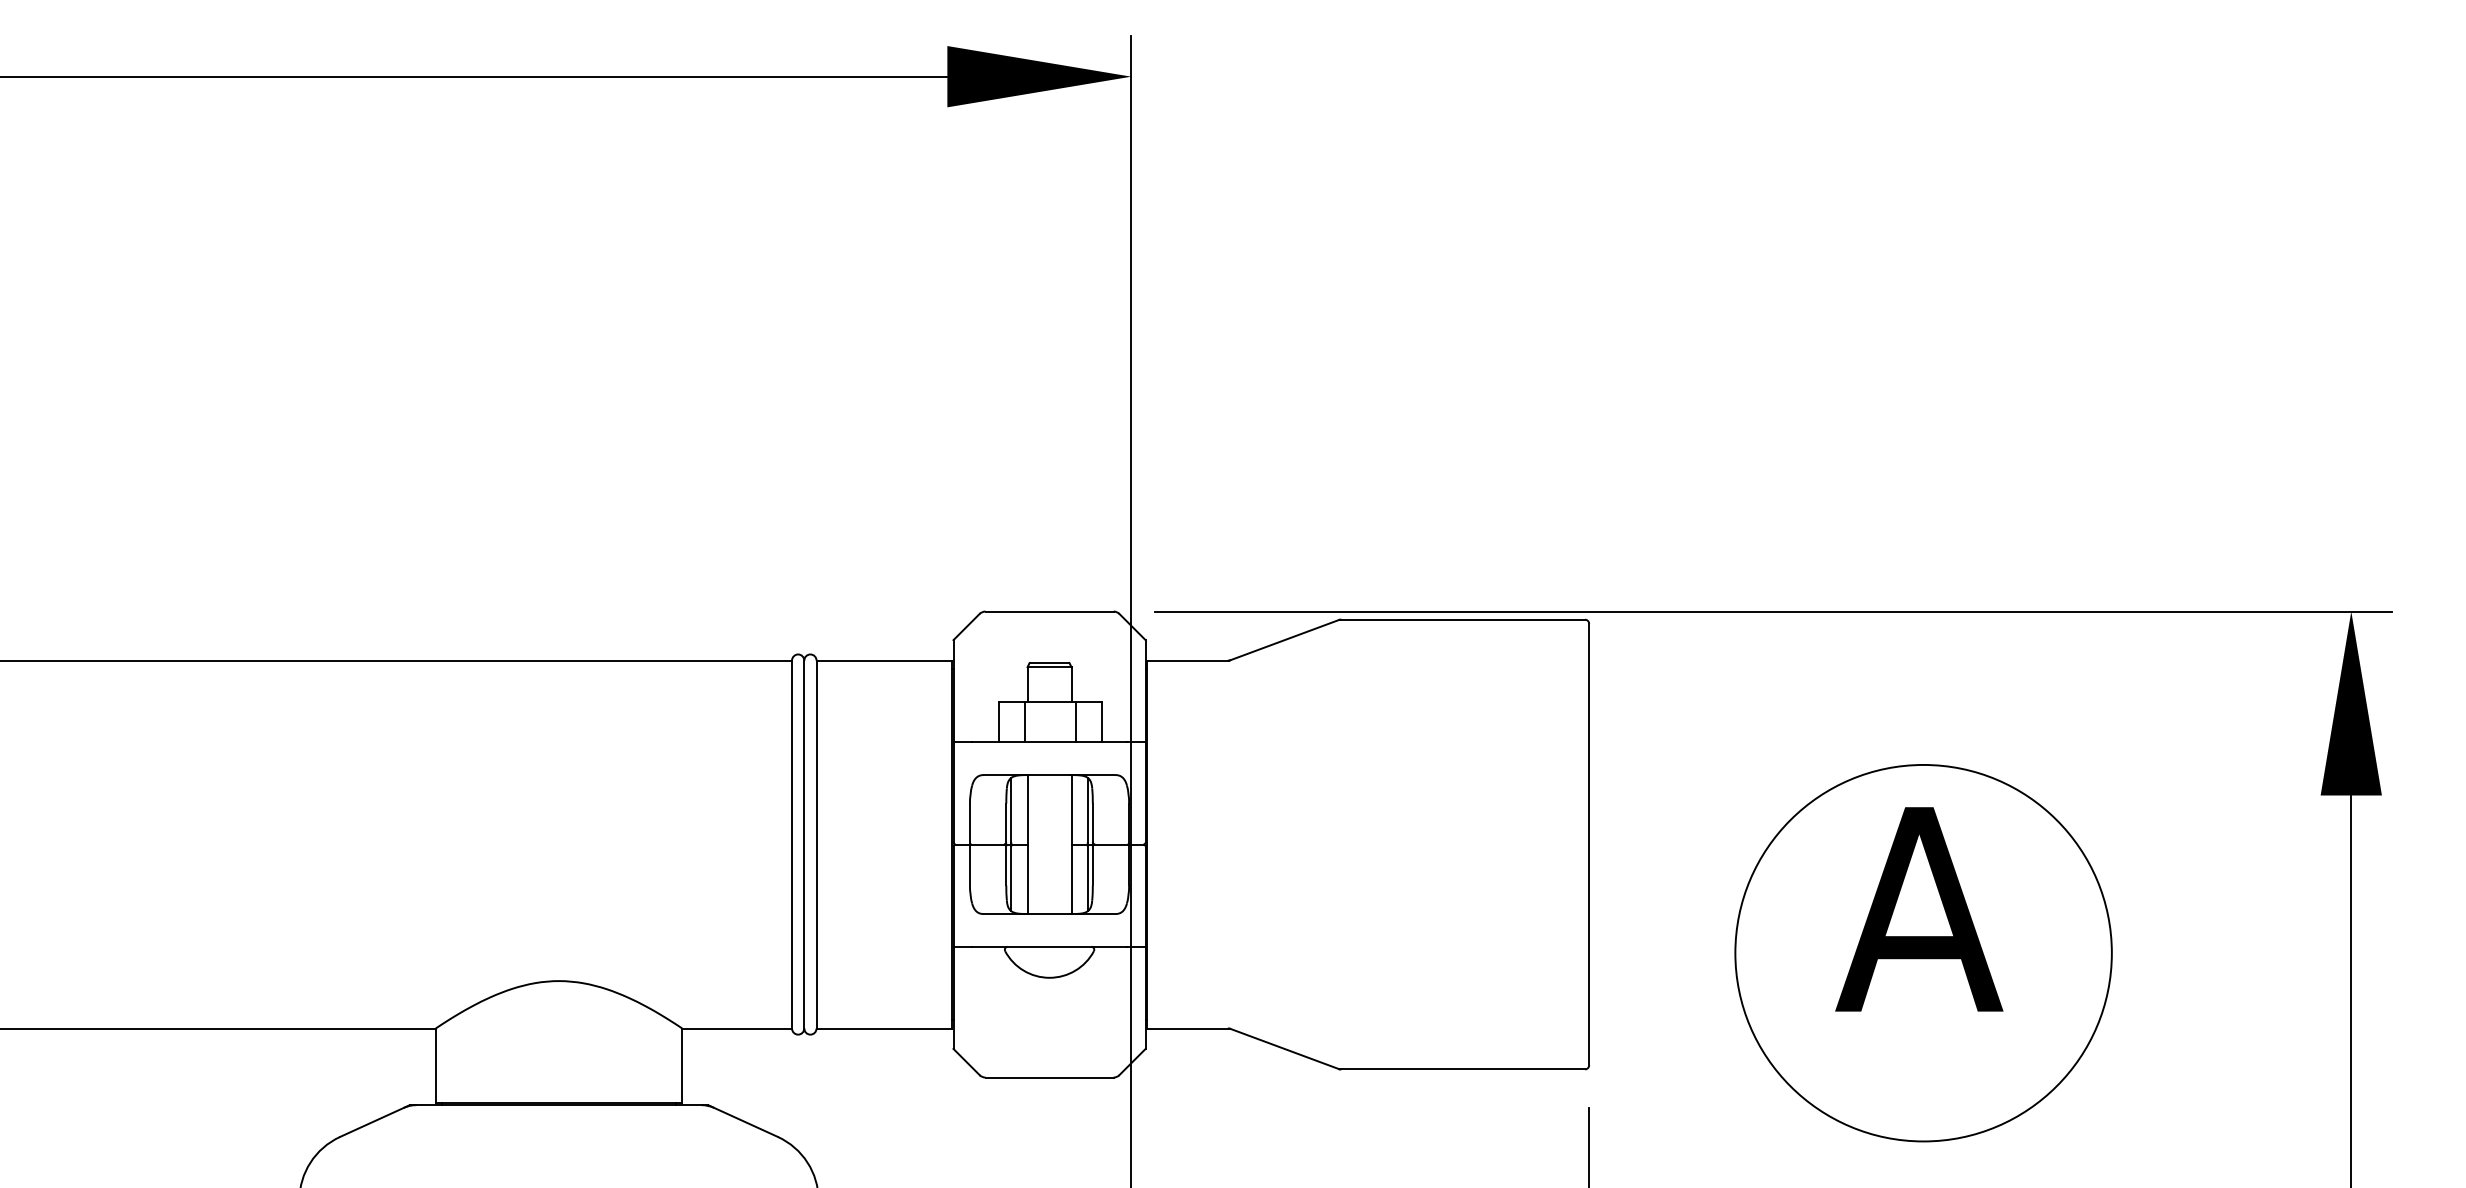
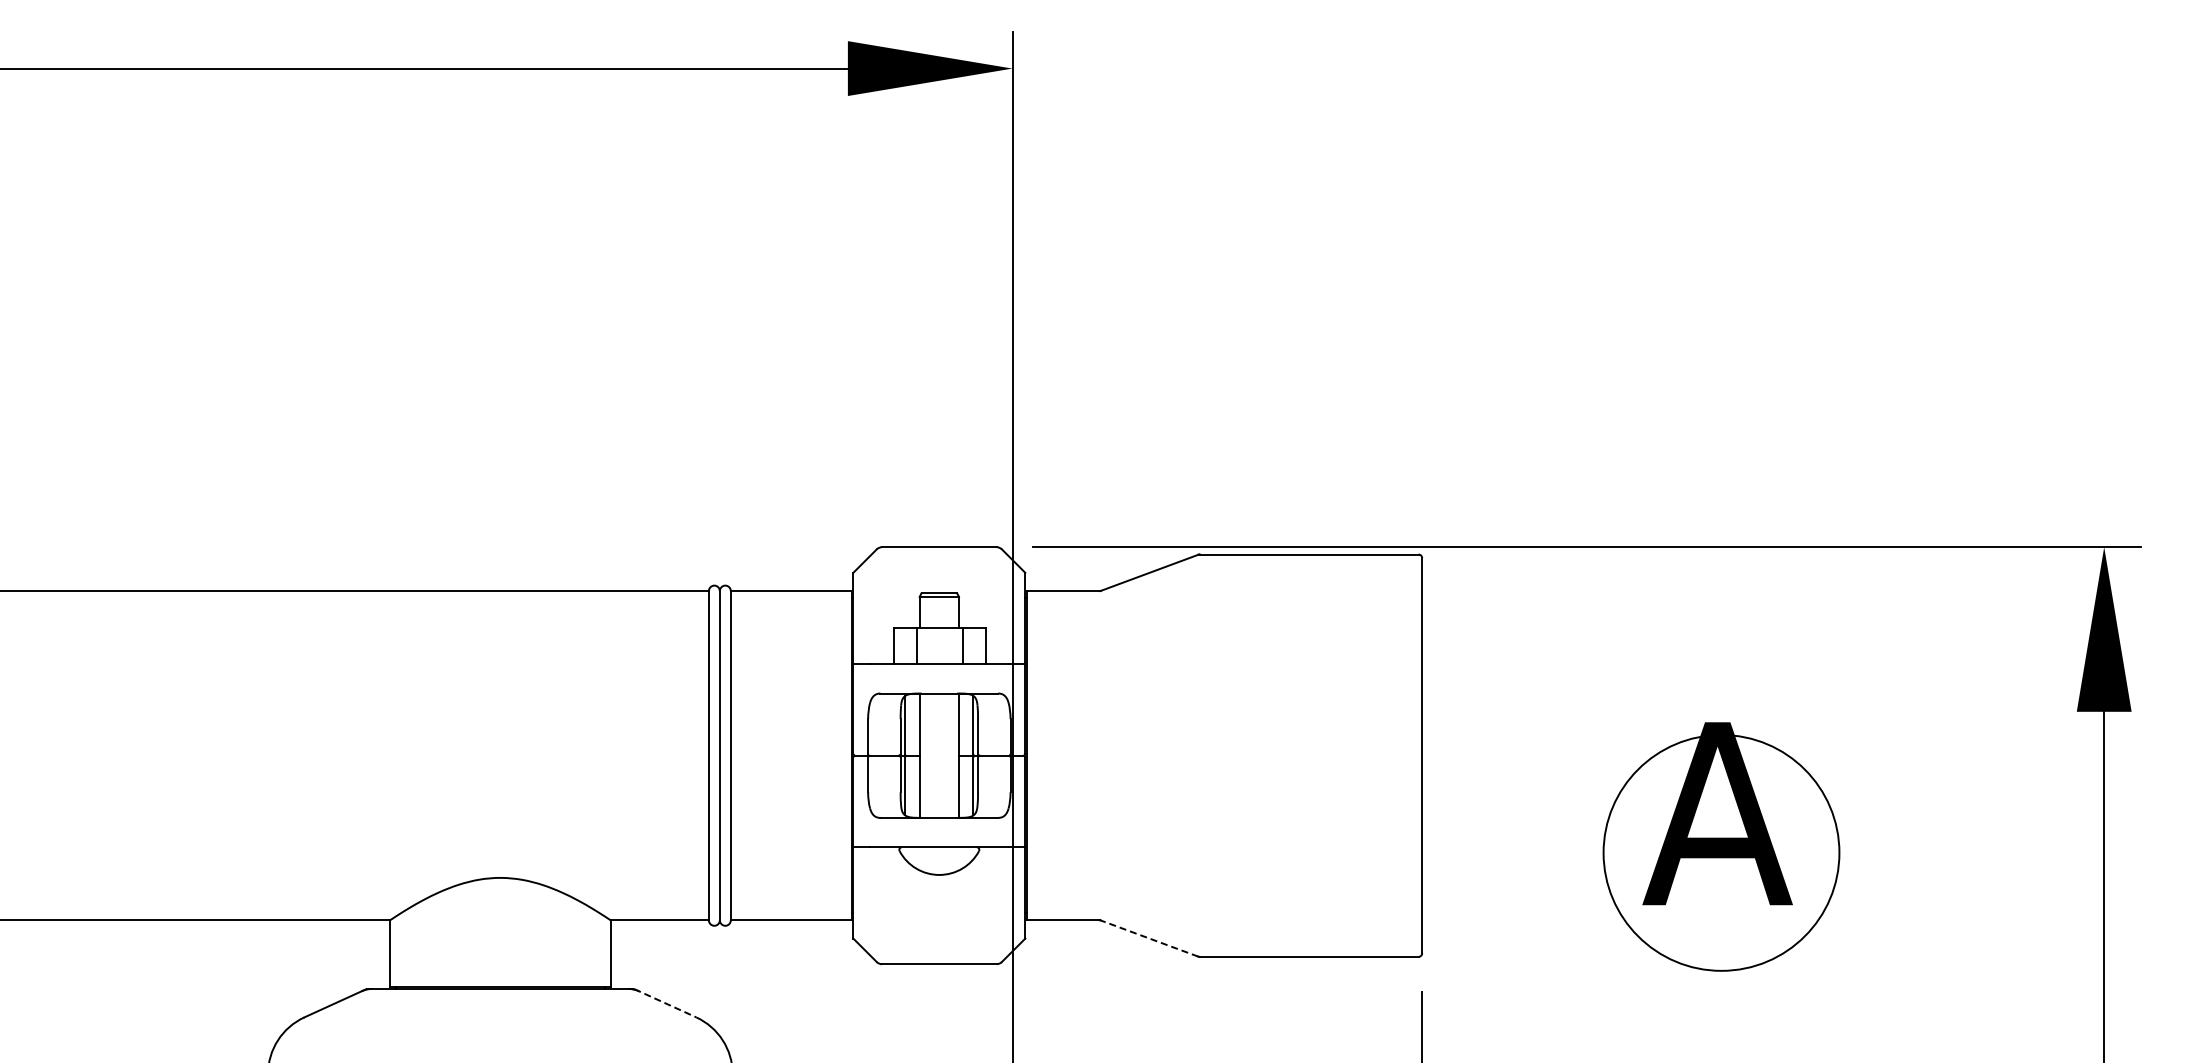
circle: (1923, 952) -> (1721, 852), size x0.7
line: (1284, 1048) -> (1149, 938), solid -> dashed
line: (743, 1121) -> (665, 1003), solid -> dashed

